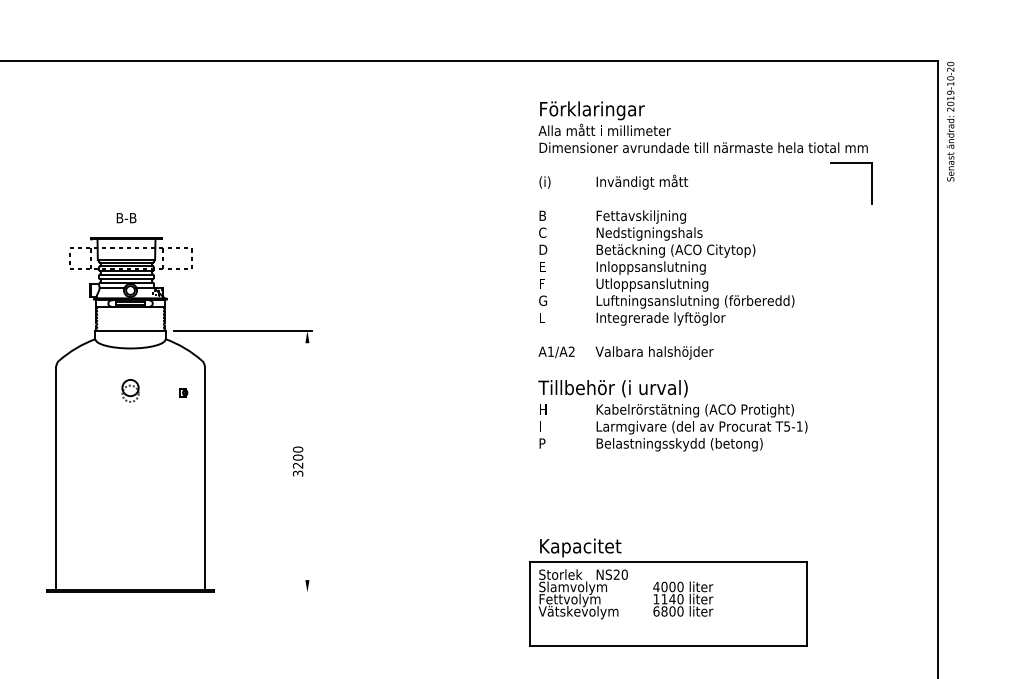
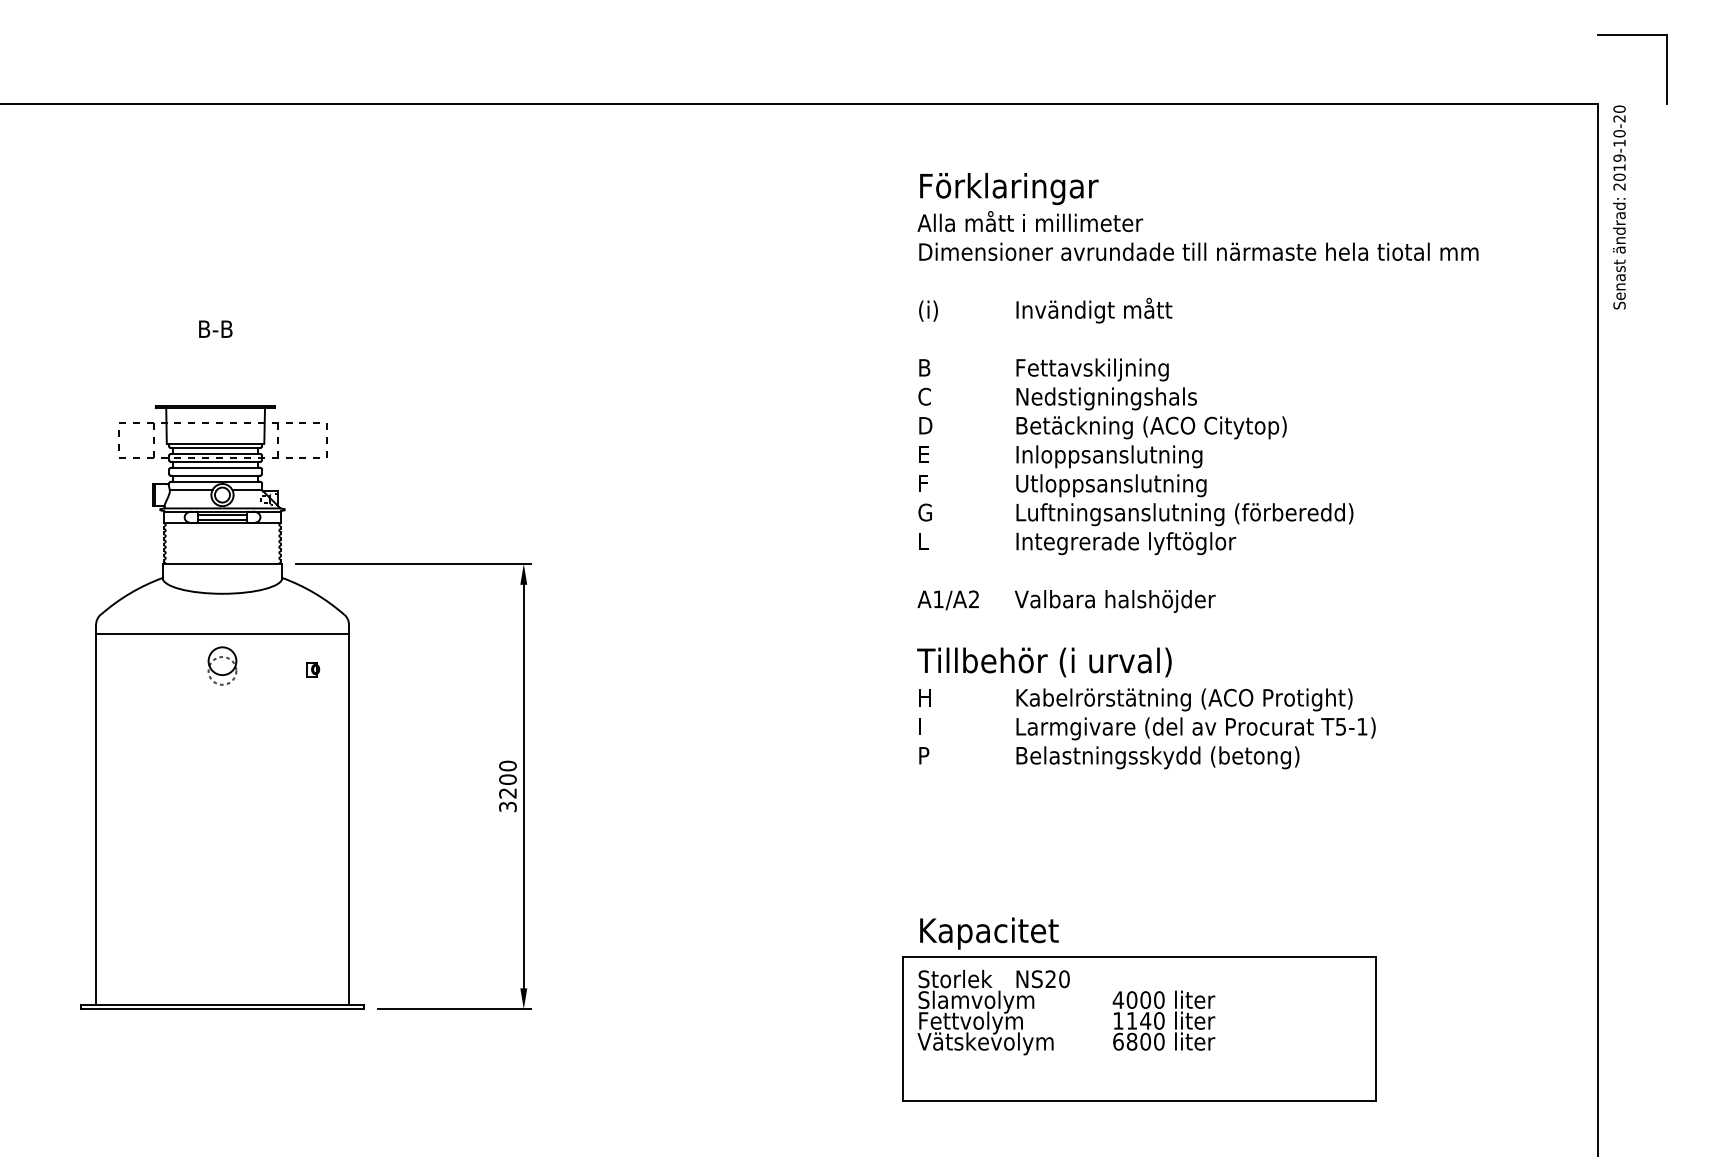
part: (851, 163) -> (1632, 35), moved
text: (126, 218) -> (215, 329), moved
line: (130, 372) -> (222, 634), added
line: (307, 461) -> (523, 786), added
line: (266, 592) -> (454, 1009), added

